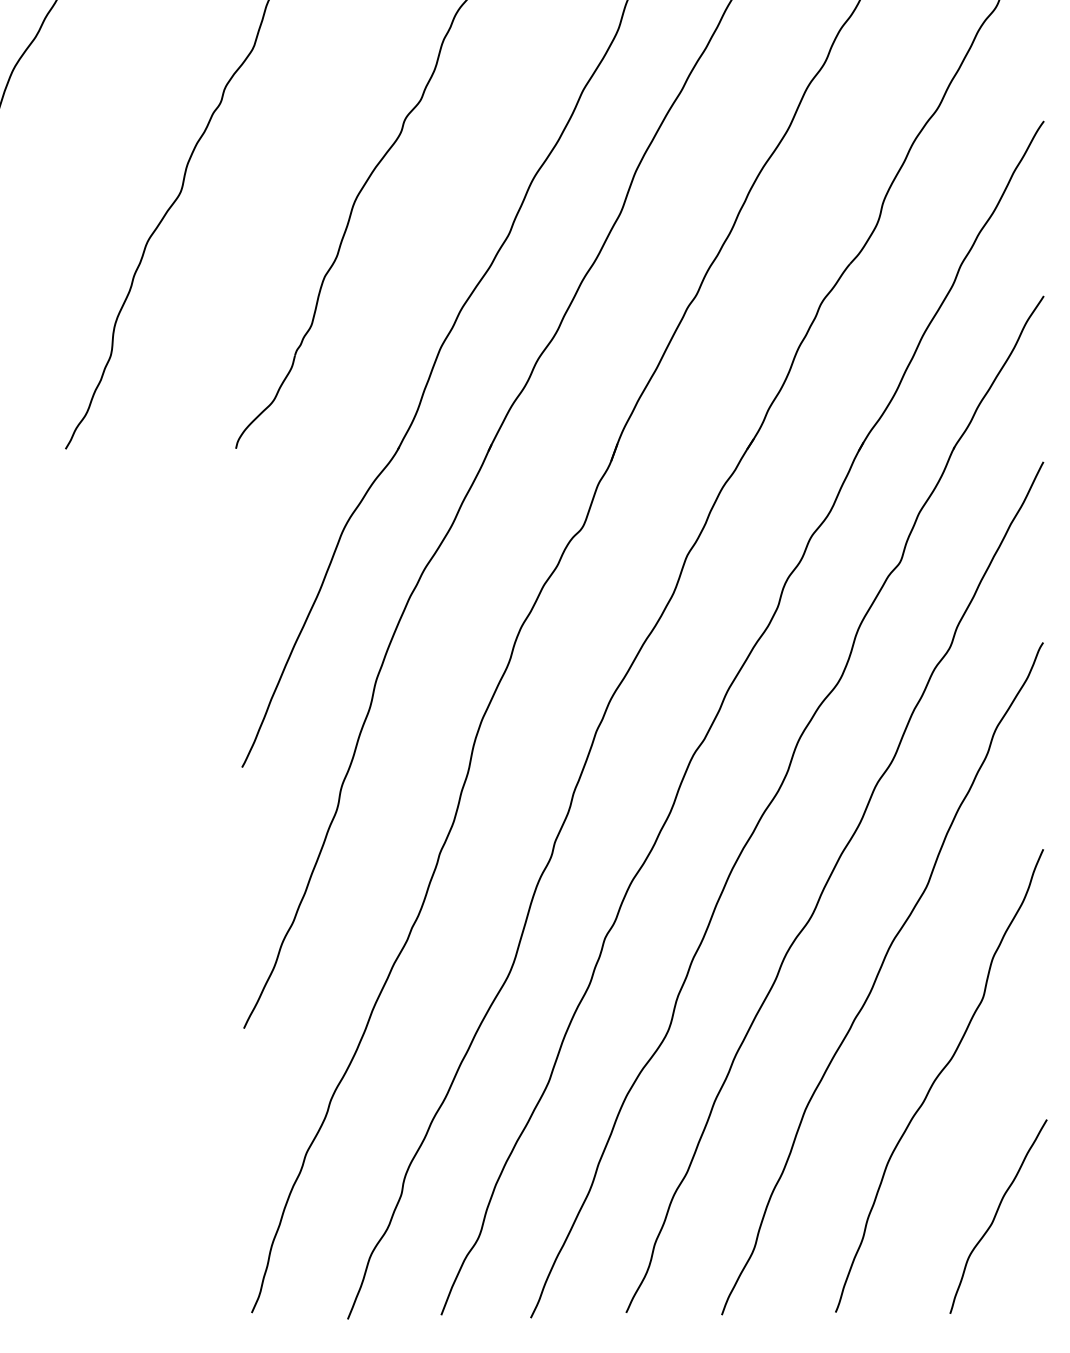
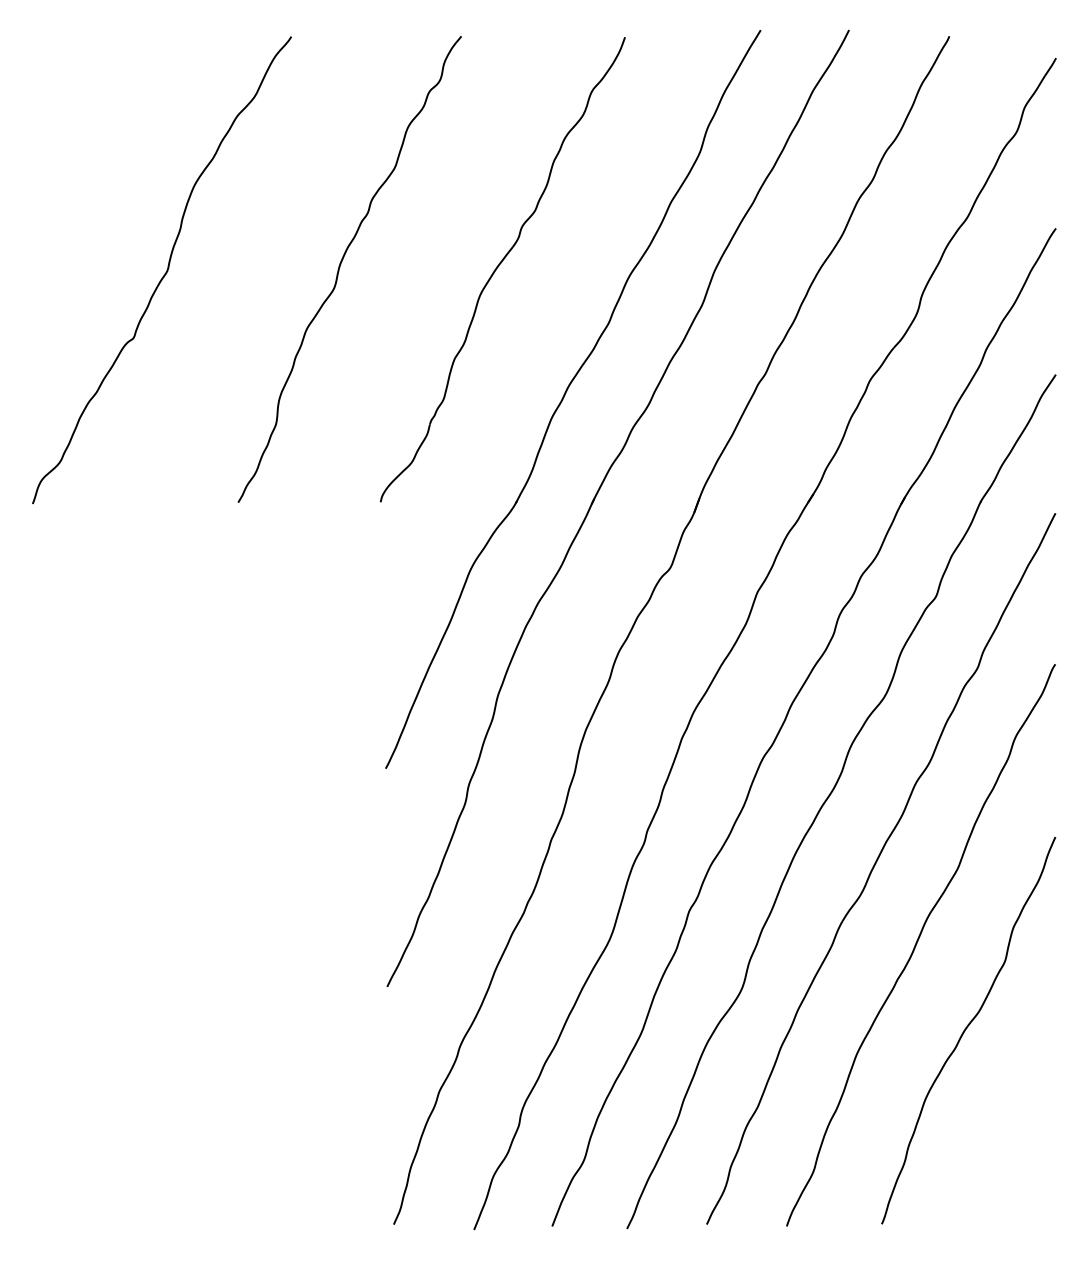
curve: (996, 1215) -> (1016, 1143), removed

